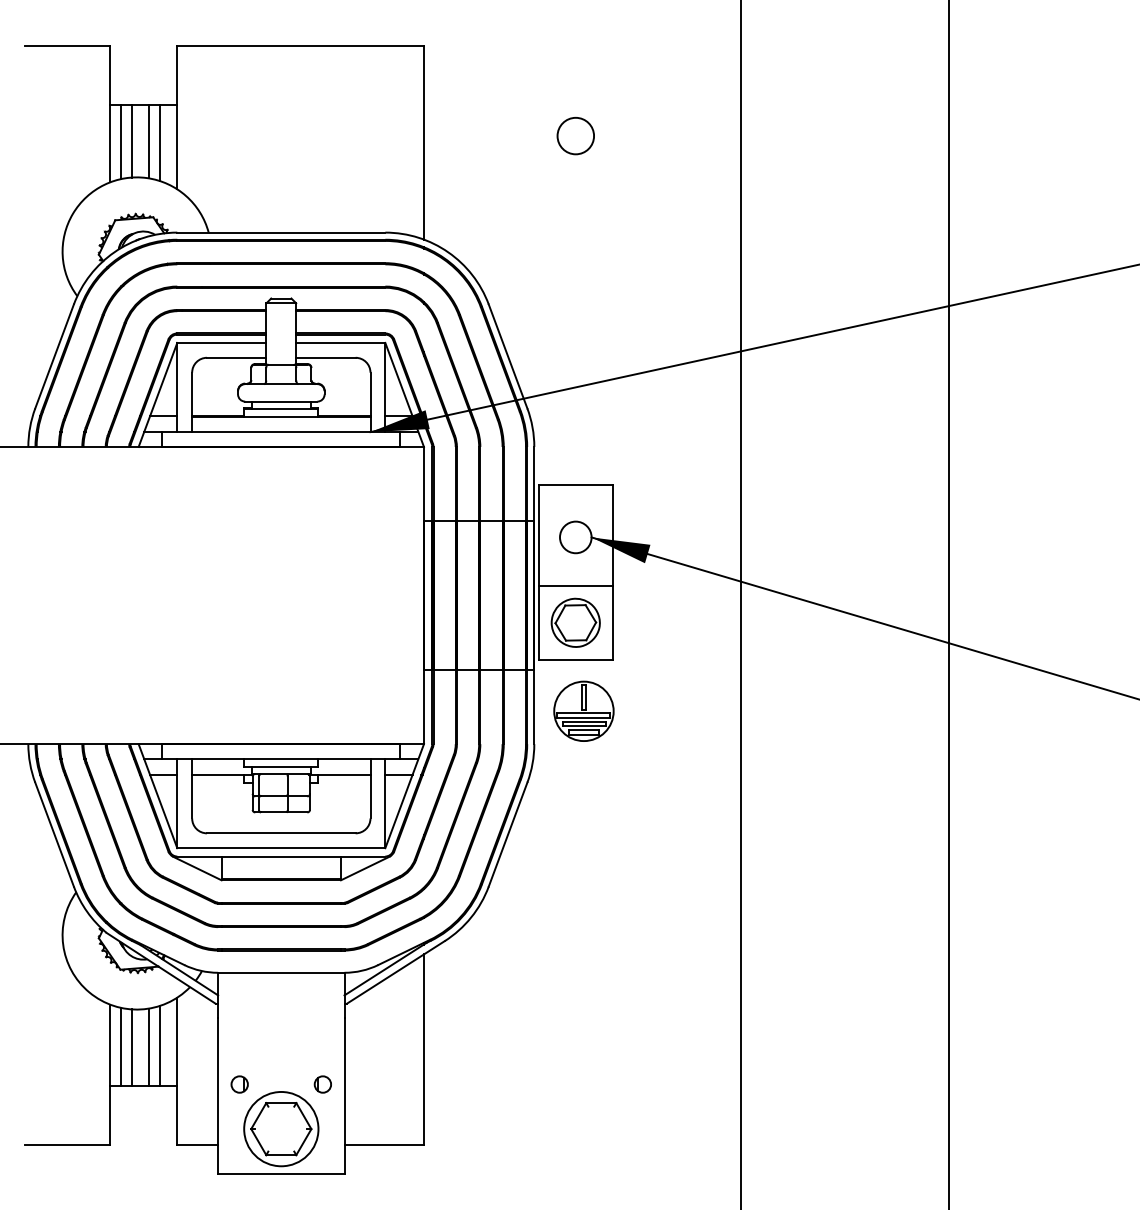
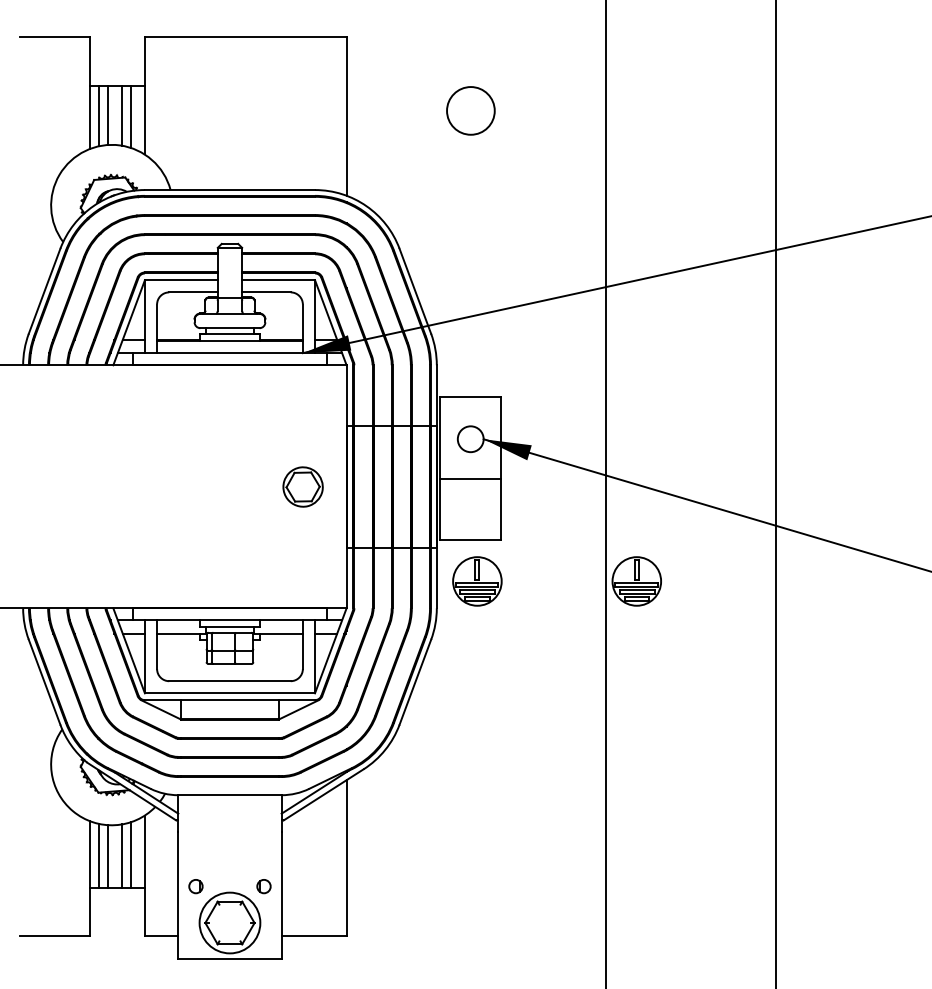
circle: (575, 136) -> (470, 111), size x1.6
part: (575, 622) -> (302, 486), moved
part: (778, 710) -> (636, 580), added

